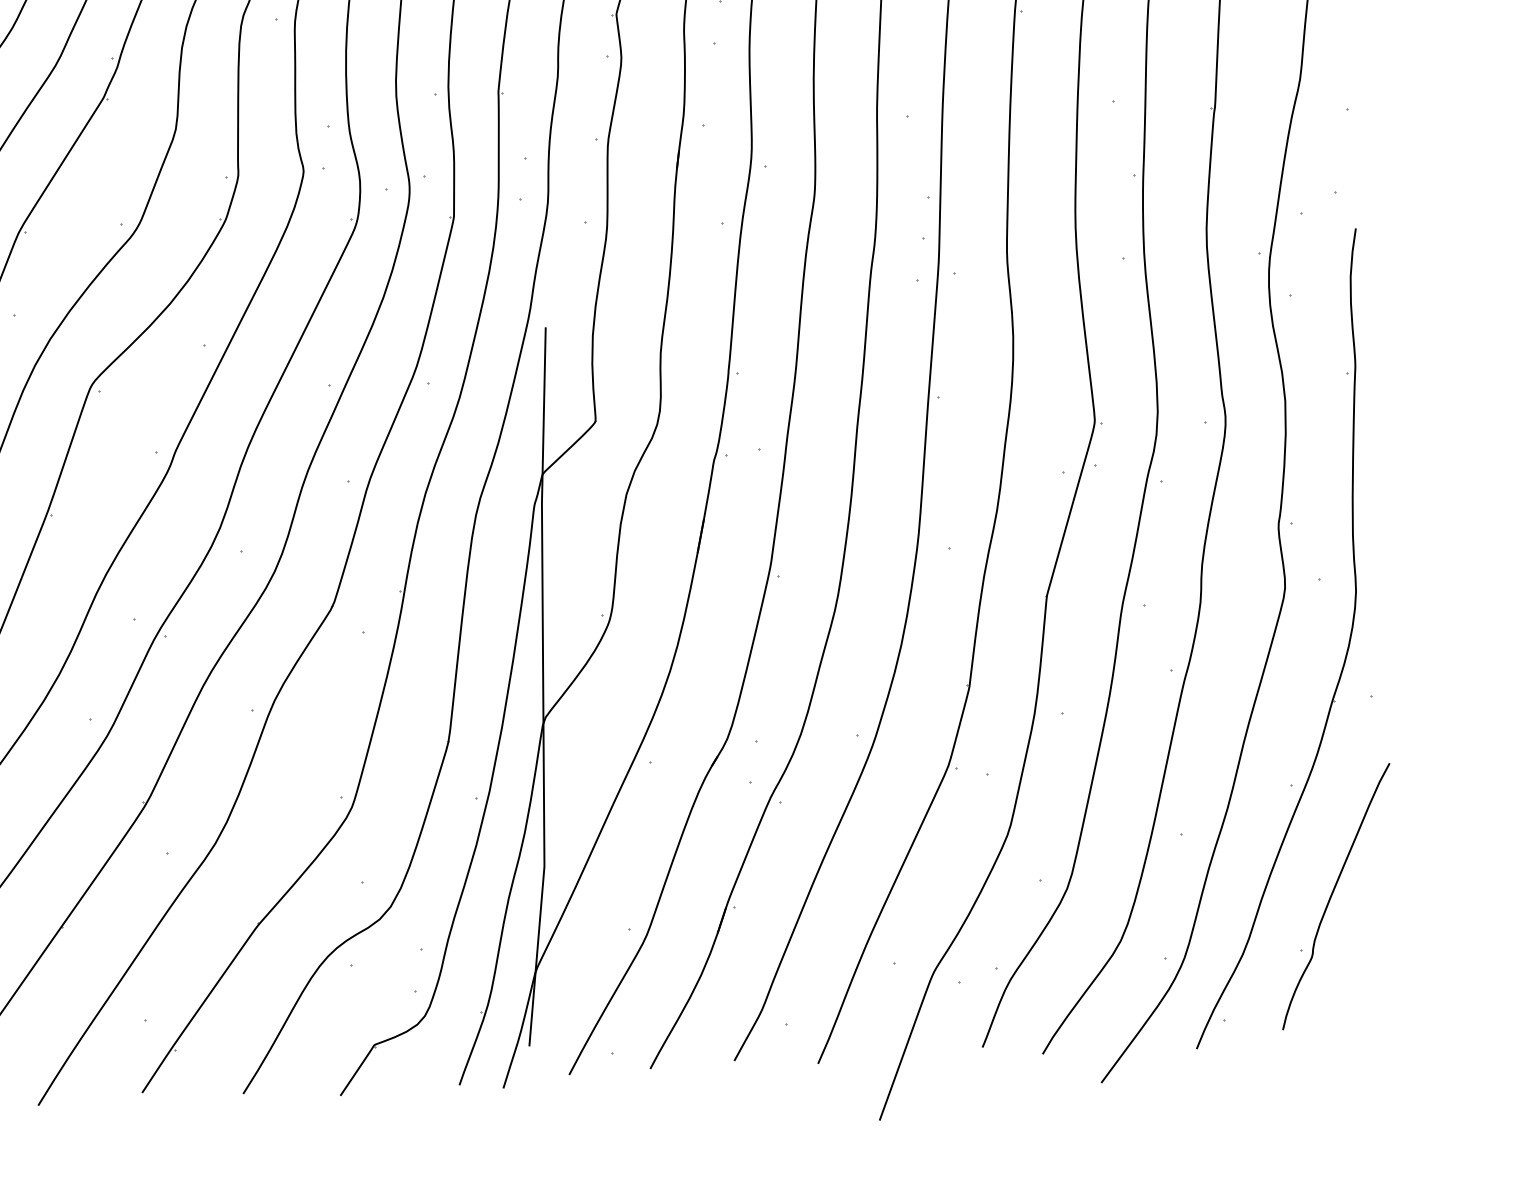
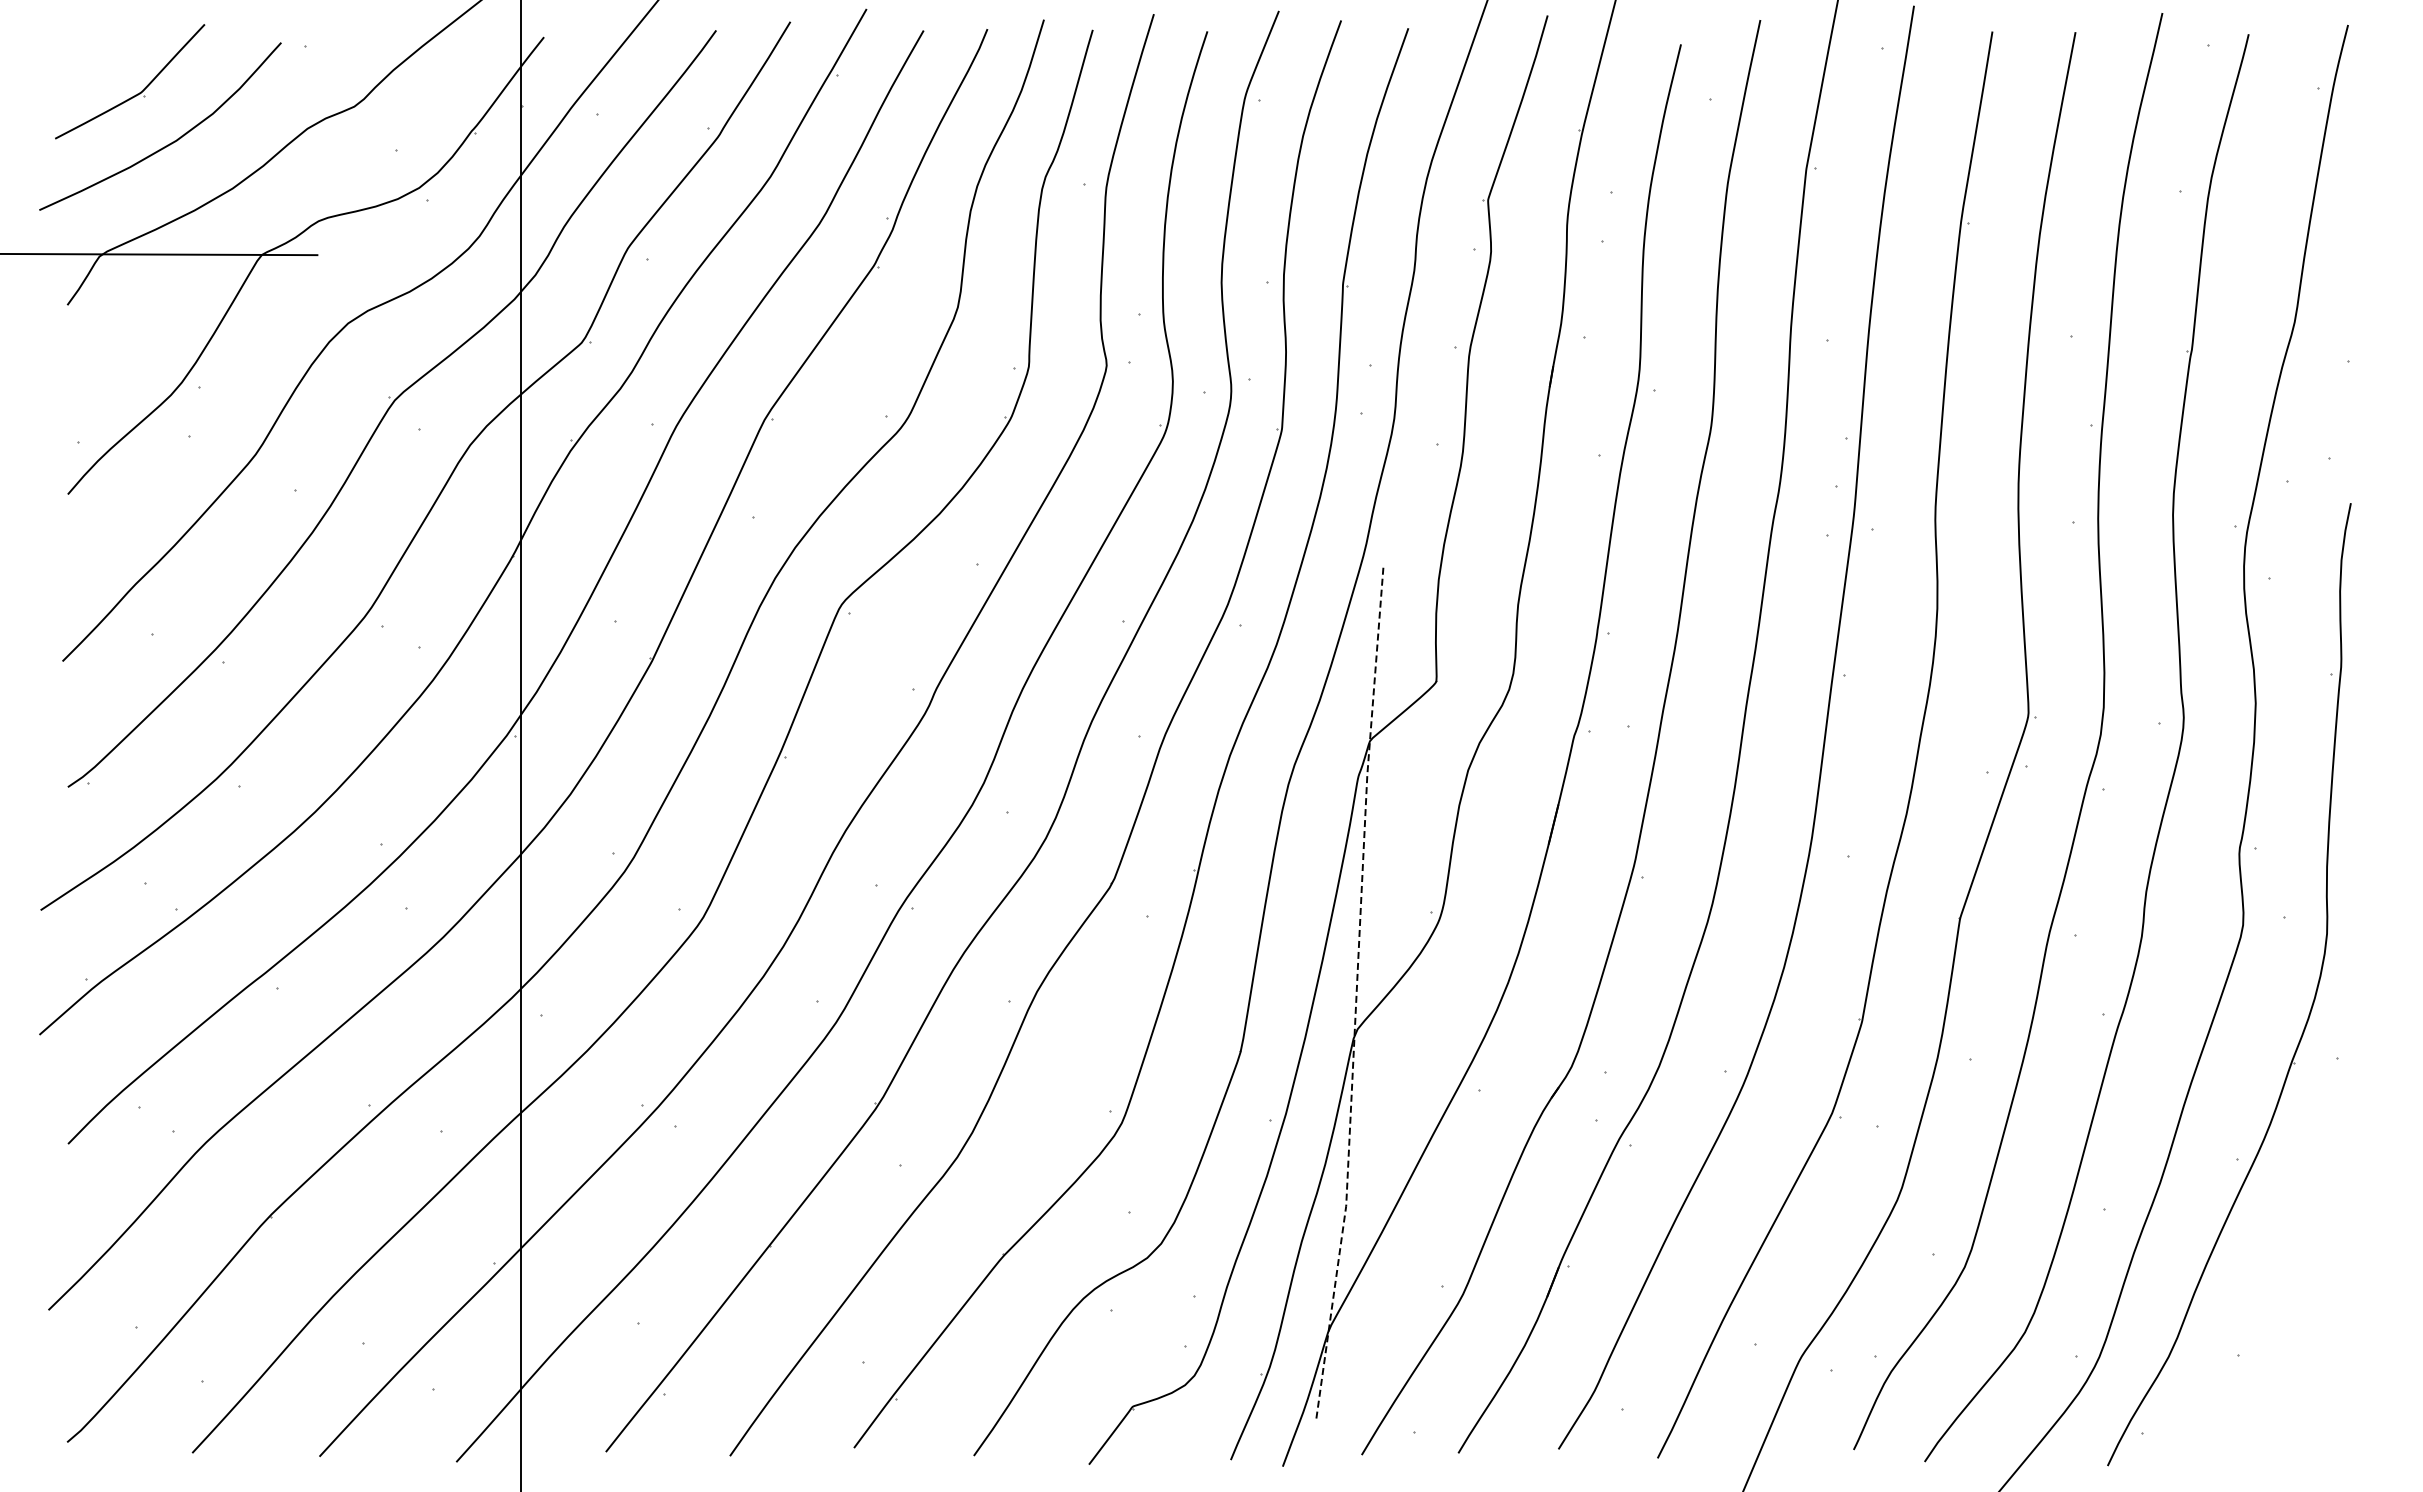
line: (543, 686) -> (1356, 992), solid -> dashed
curve: (1332, 894) -> (2279, 1291), removed

